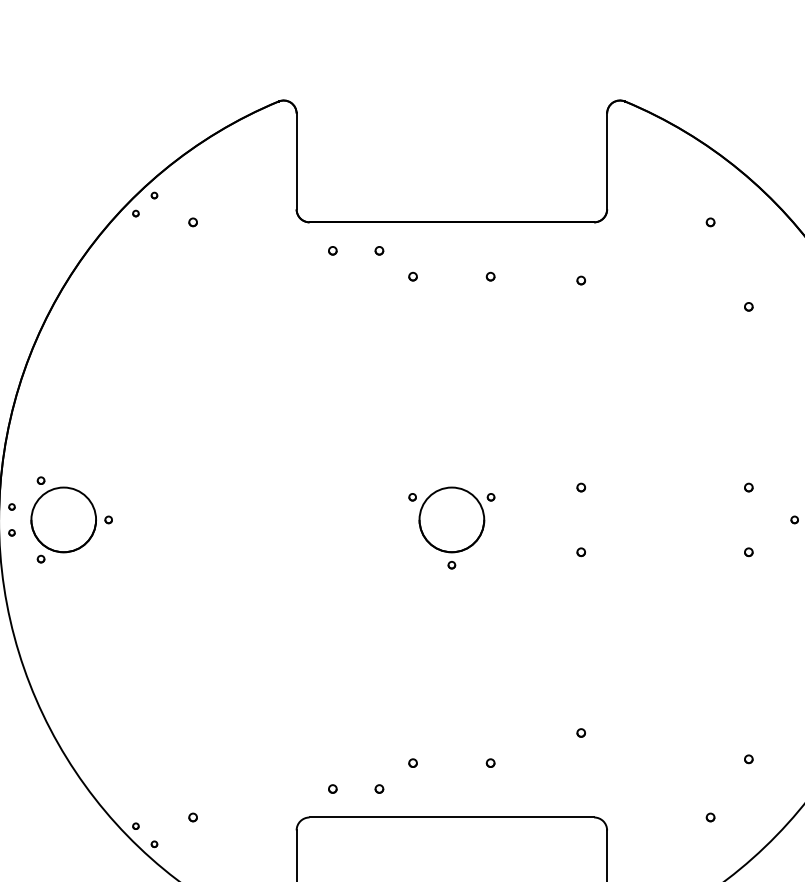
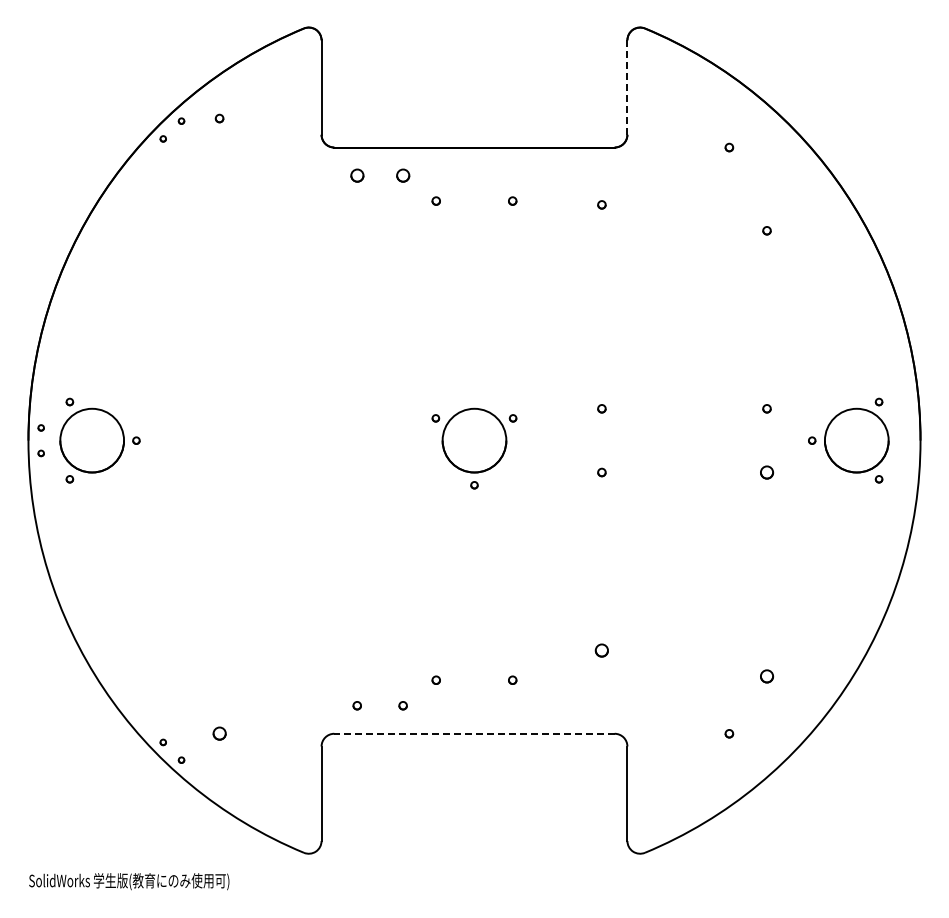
line: (607, 161) -> (627, 87), solid -> dashed
part: (193, 222) -> (219, 118), moved
part: (332, 250) -> (356, 175), size x1.6
part: (378, 250) -> (402, 175), size x1.6
part: (748, 552) -> (766, 472), size x1.6
part: (580, 732) -> (601, 650), size x1.6
part: (748, 759) -> (766, 676), size x1.6
part: (193, 817) -> (219, 733), size x1.6
line: (451, 817) -> (474, 733), solid -> dashed

